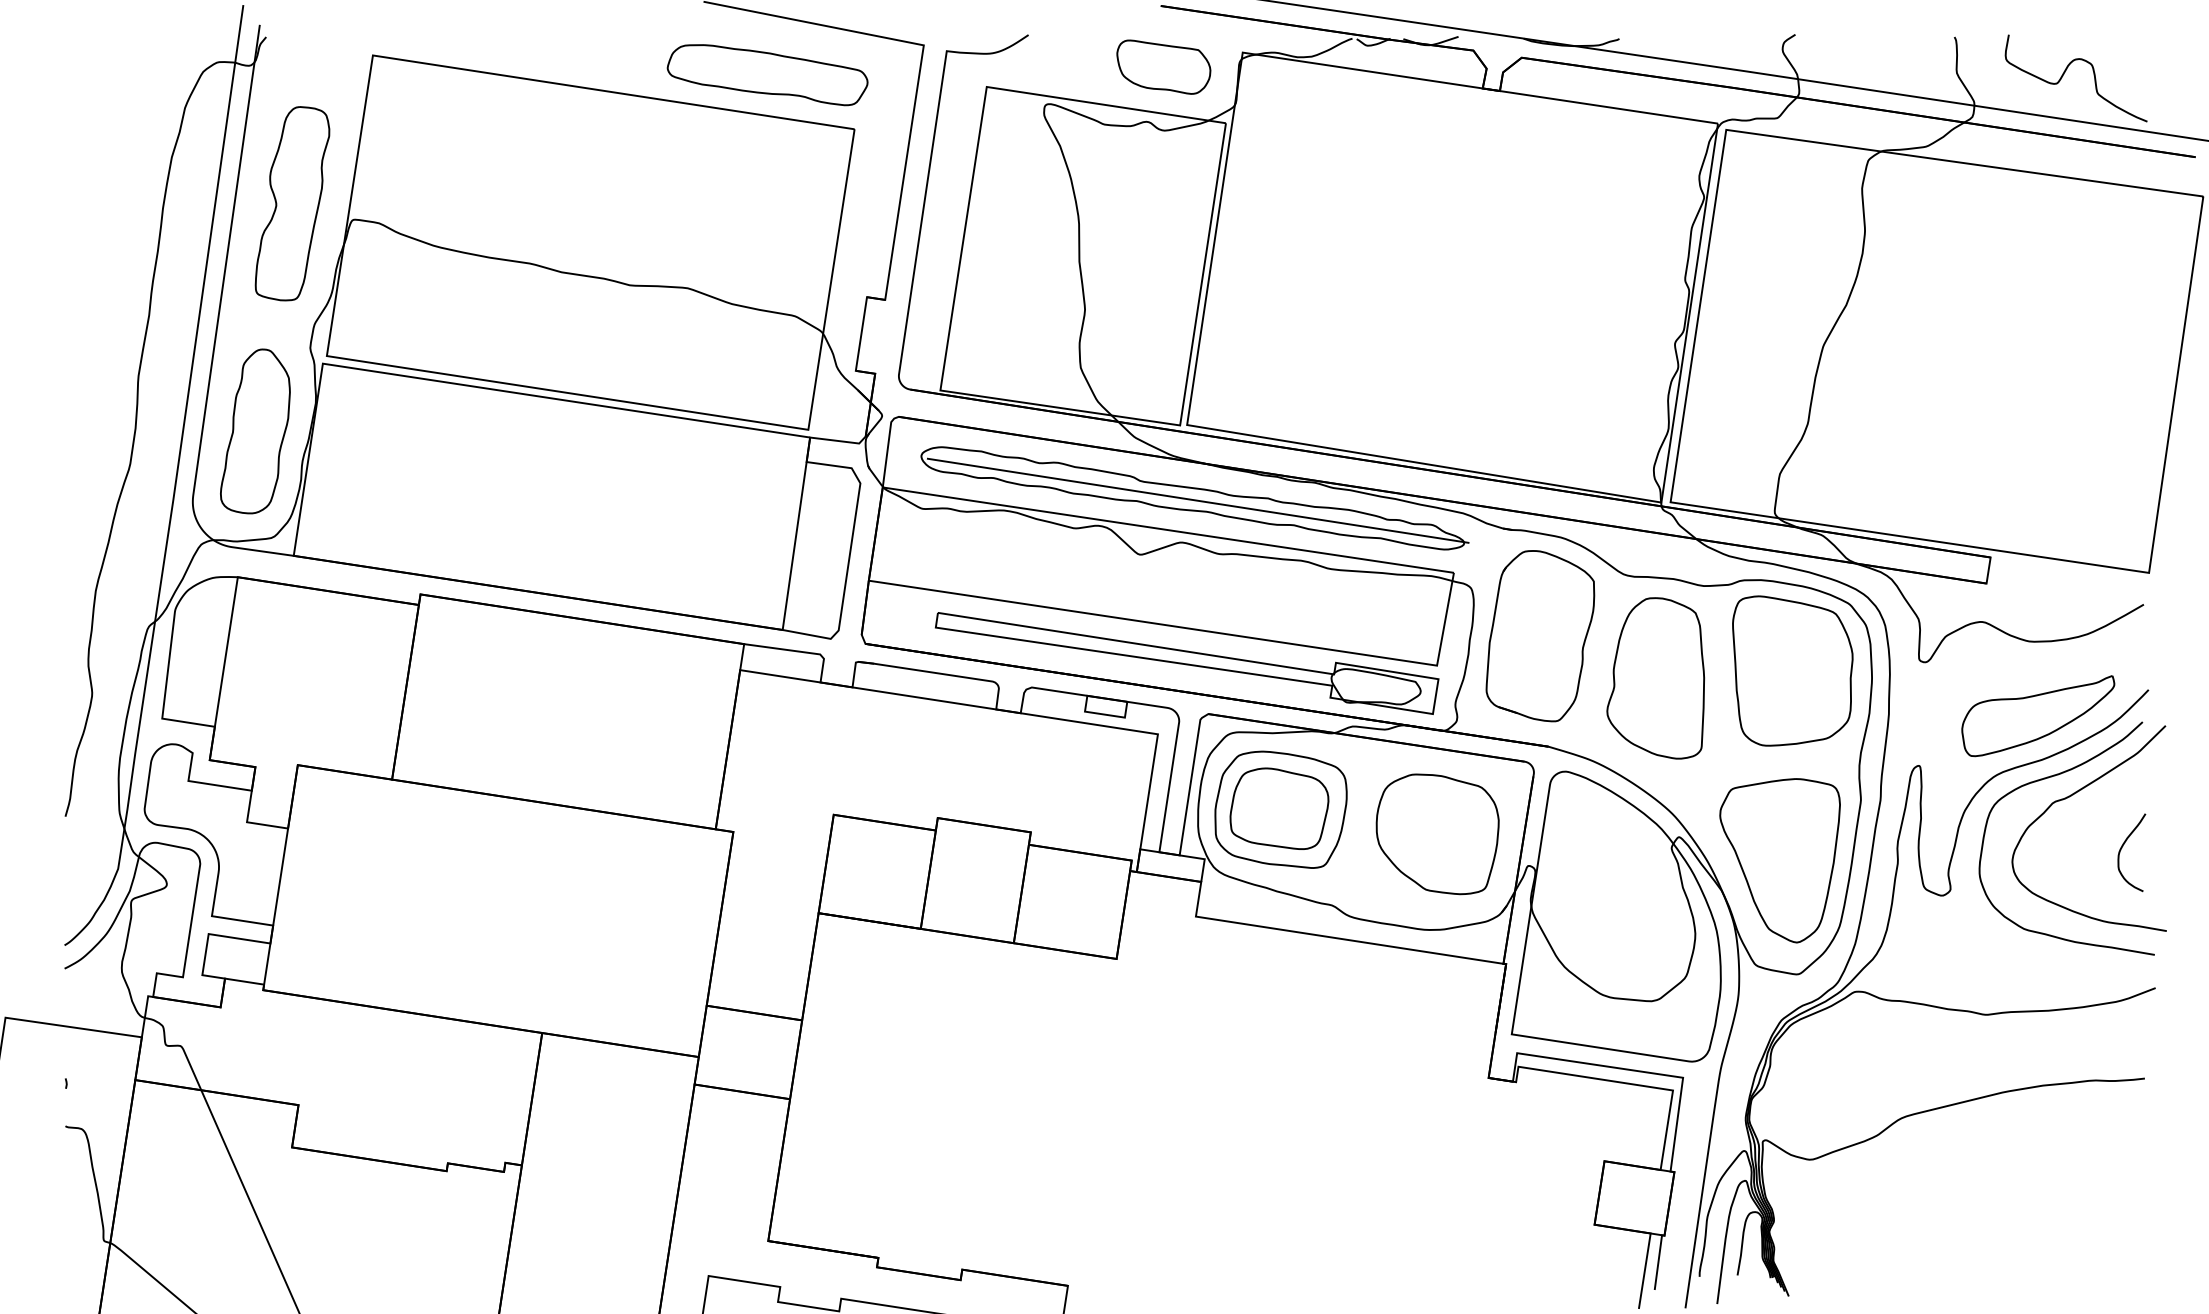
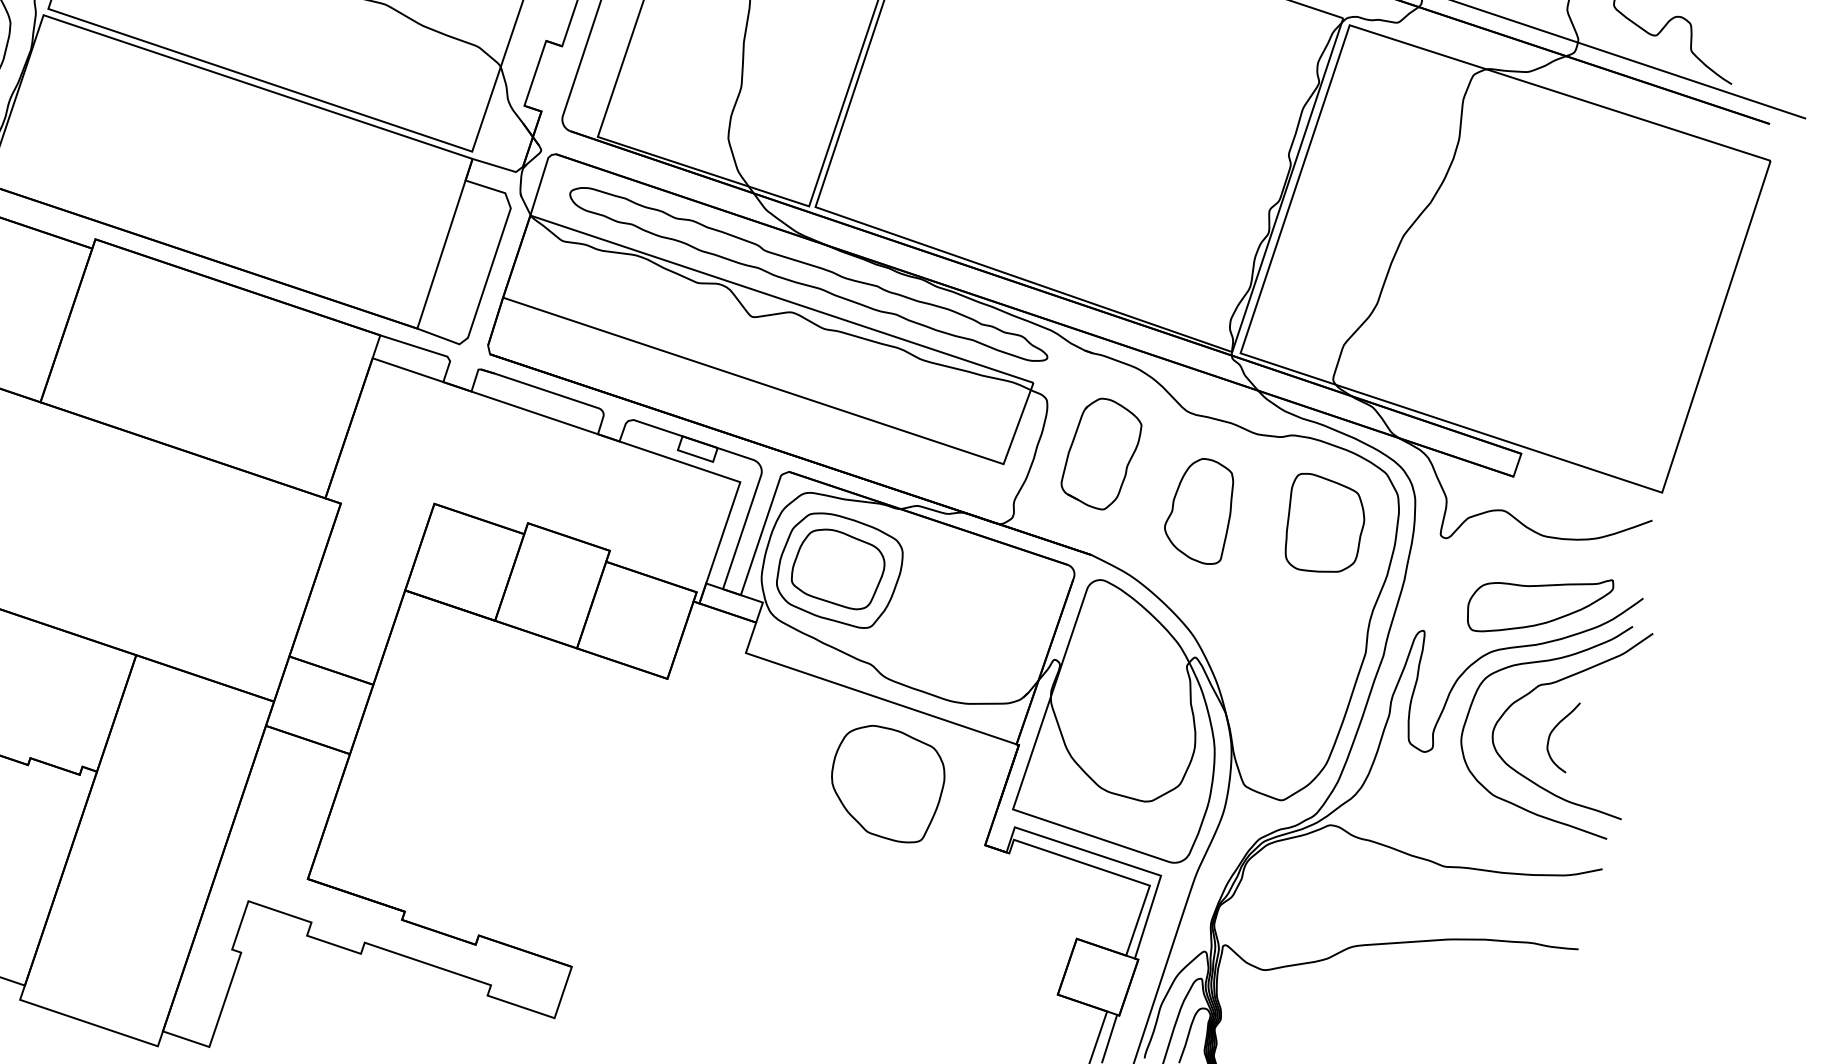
line: (1197, 500) -> (813, 277), removed
part: (1540, 636) -> (1101, 454), size x0.7
part: (1187, 663) -> (778, 422), removed
part: (1792, 670) -> (1324, 524), size x0.7
part: (1655, 678) -> (1199, 510), size x0.7
part: (1437, 834) -> (886, 783), moved
curve: (2122, 848) -> (1553, 730), moved
part: (1779, 860) -> (1282, 694), removed

